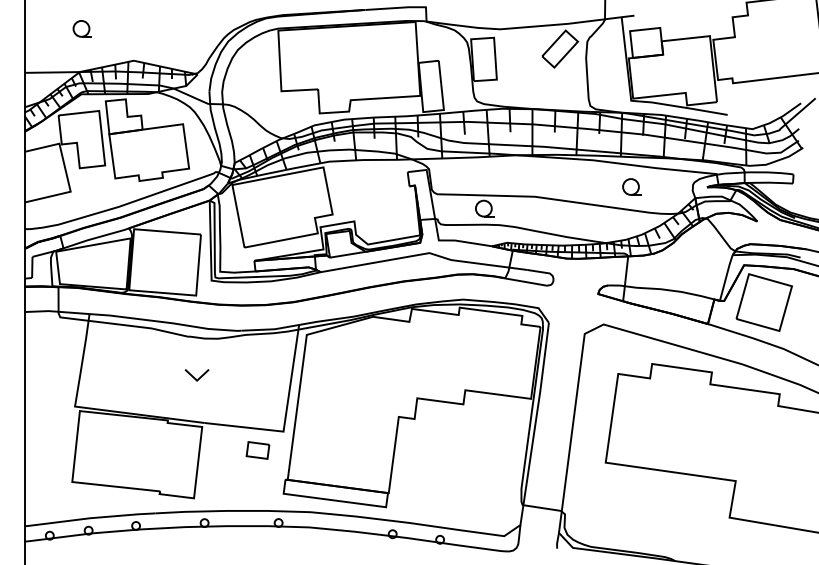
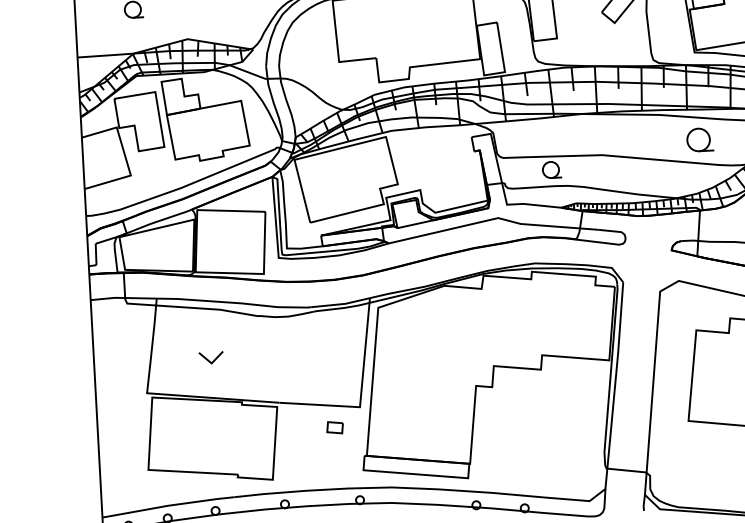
part: (631, 186) -> (699, 139), size x1.4
part: (196, 375) -> (210, 358), moved
part: (257, 450) -> (334, 427), size x0.7

